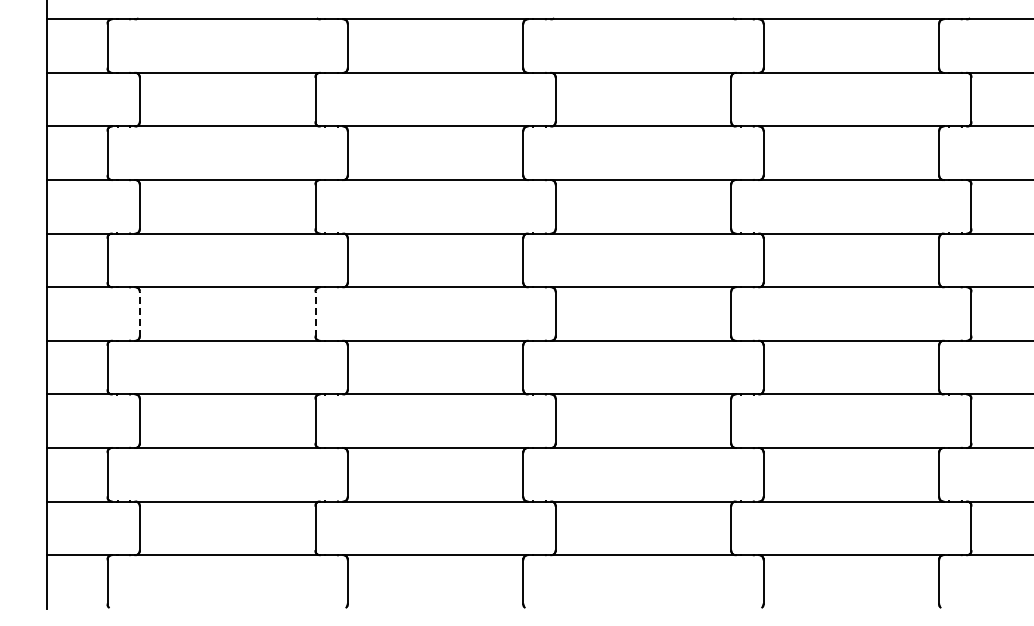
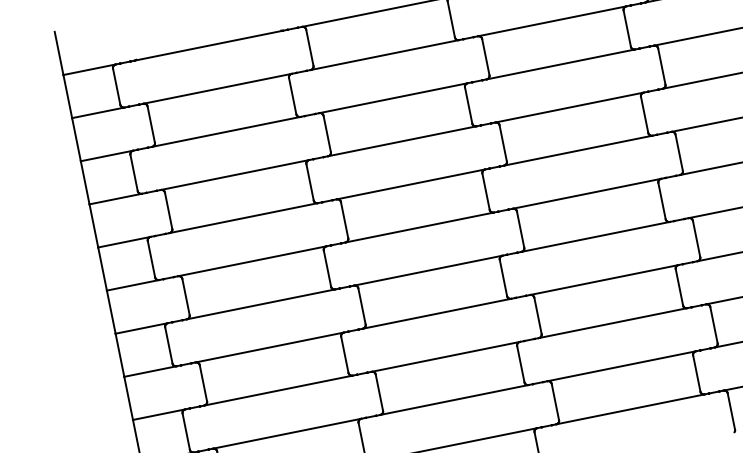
line: (139, 314) -> (185, 297), dashed -> solid
line: (315, 314) -> (327, 268), dashed -> solid

